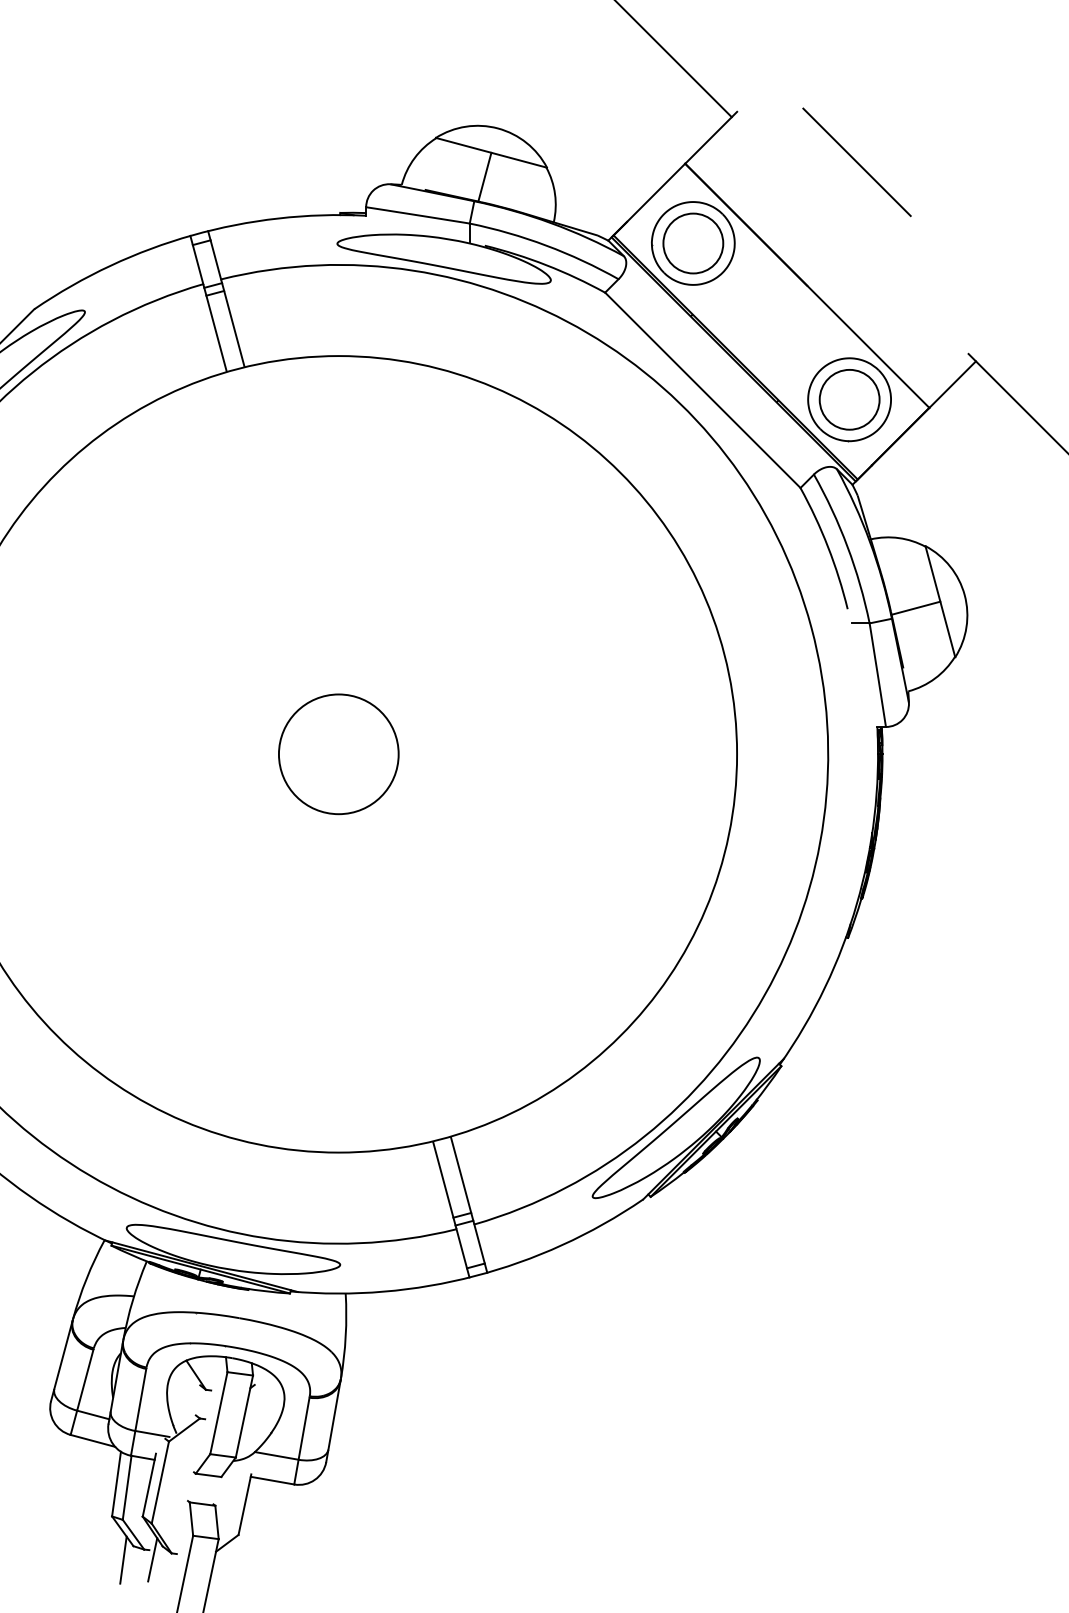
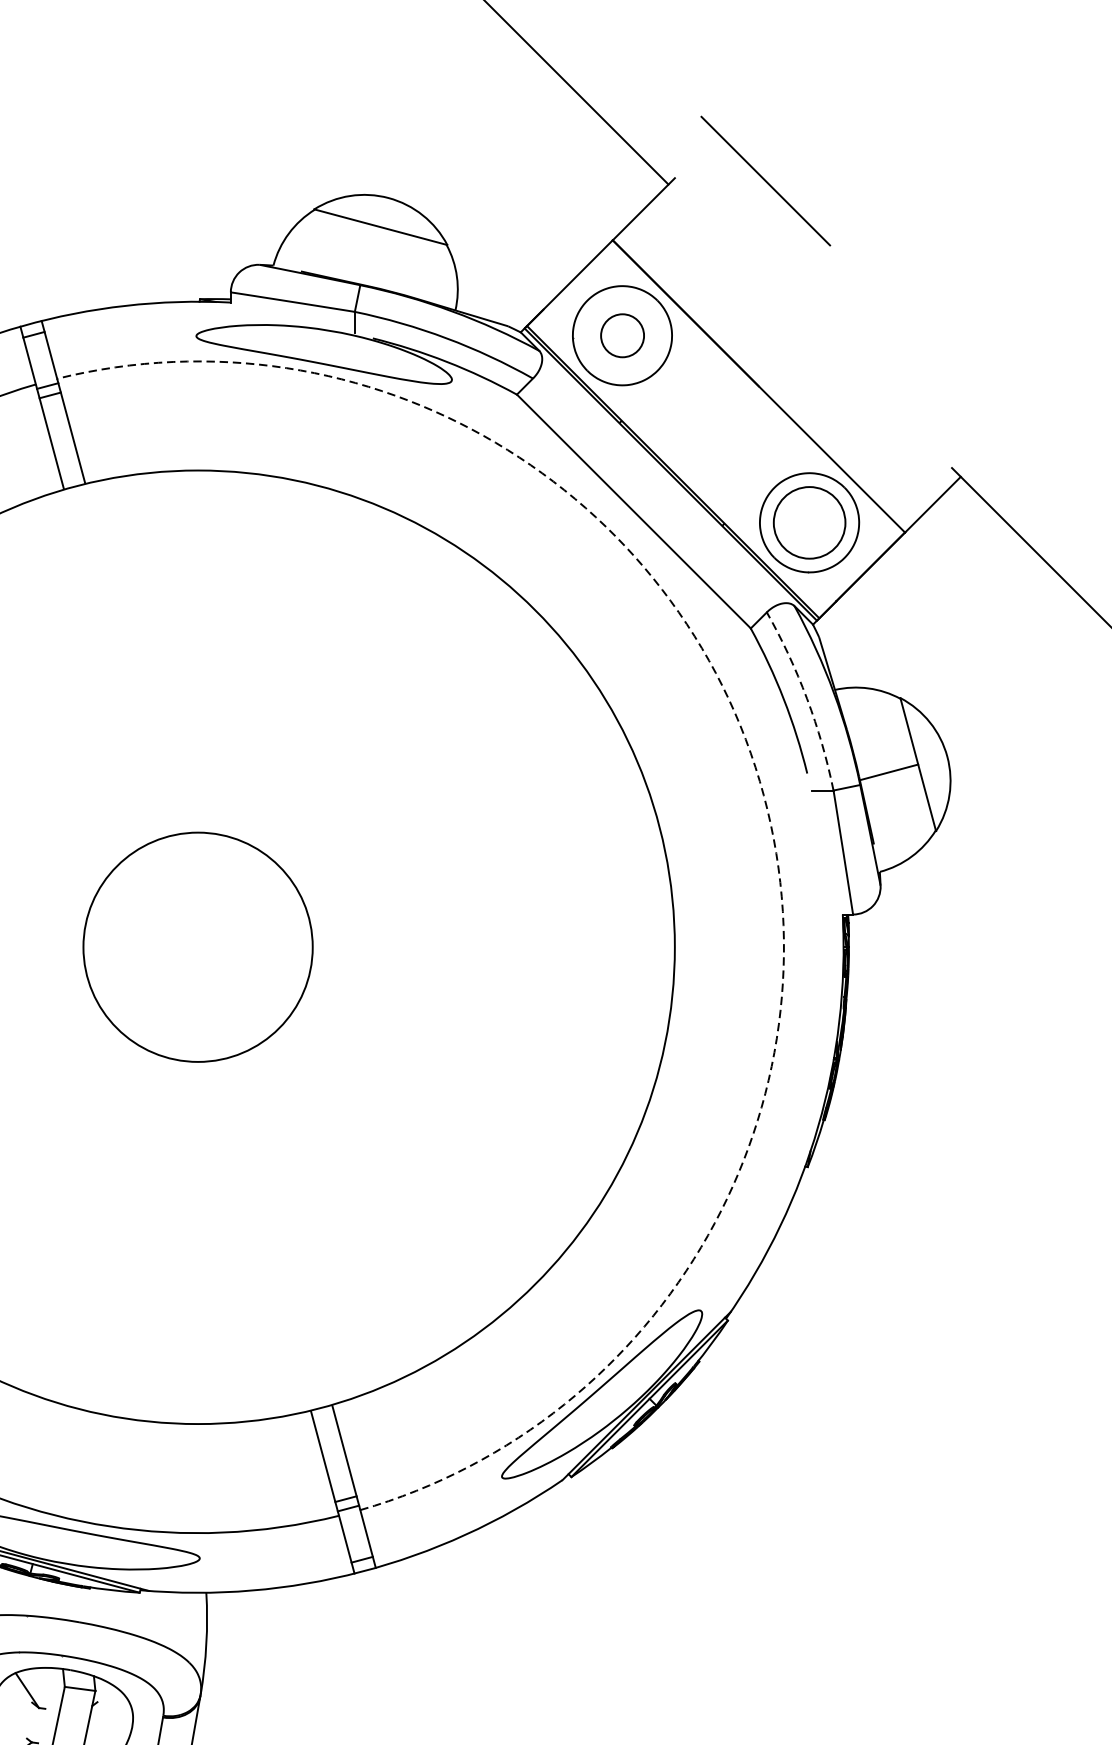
line: (856, 162) -> (765, 181), moved
line: (484, 176) -> (372, 255), removed
circle: (693, 243) -> (622, 335), size x0.6
arc: (847, 546) -> (807, 698), solid -> dashed
arc: (811, 627) -> (763, 795), solid -> dashed
circle: (338, 754) -> (197, 947), size x1.6

